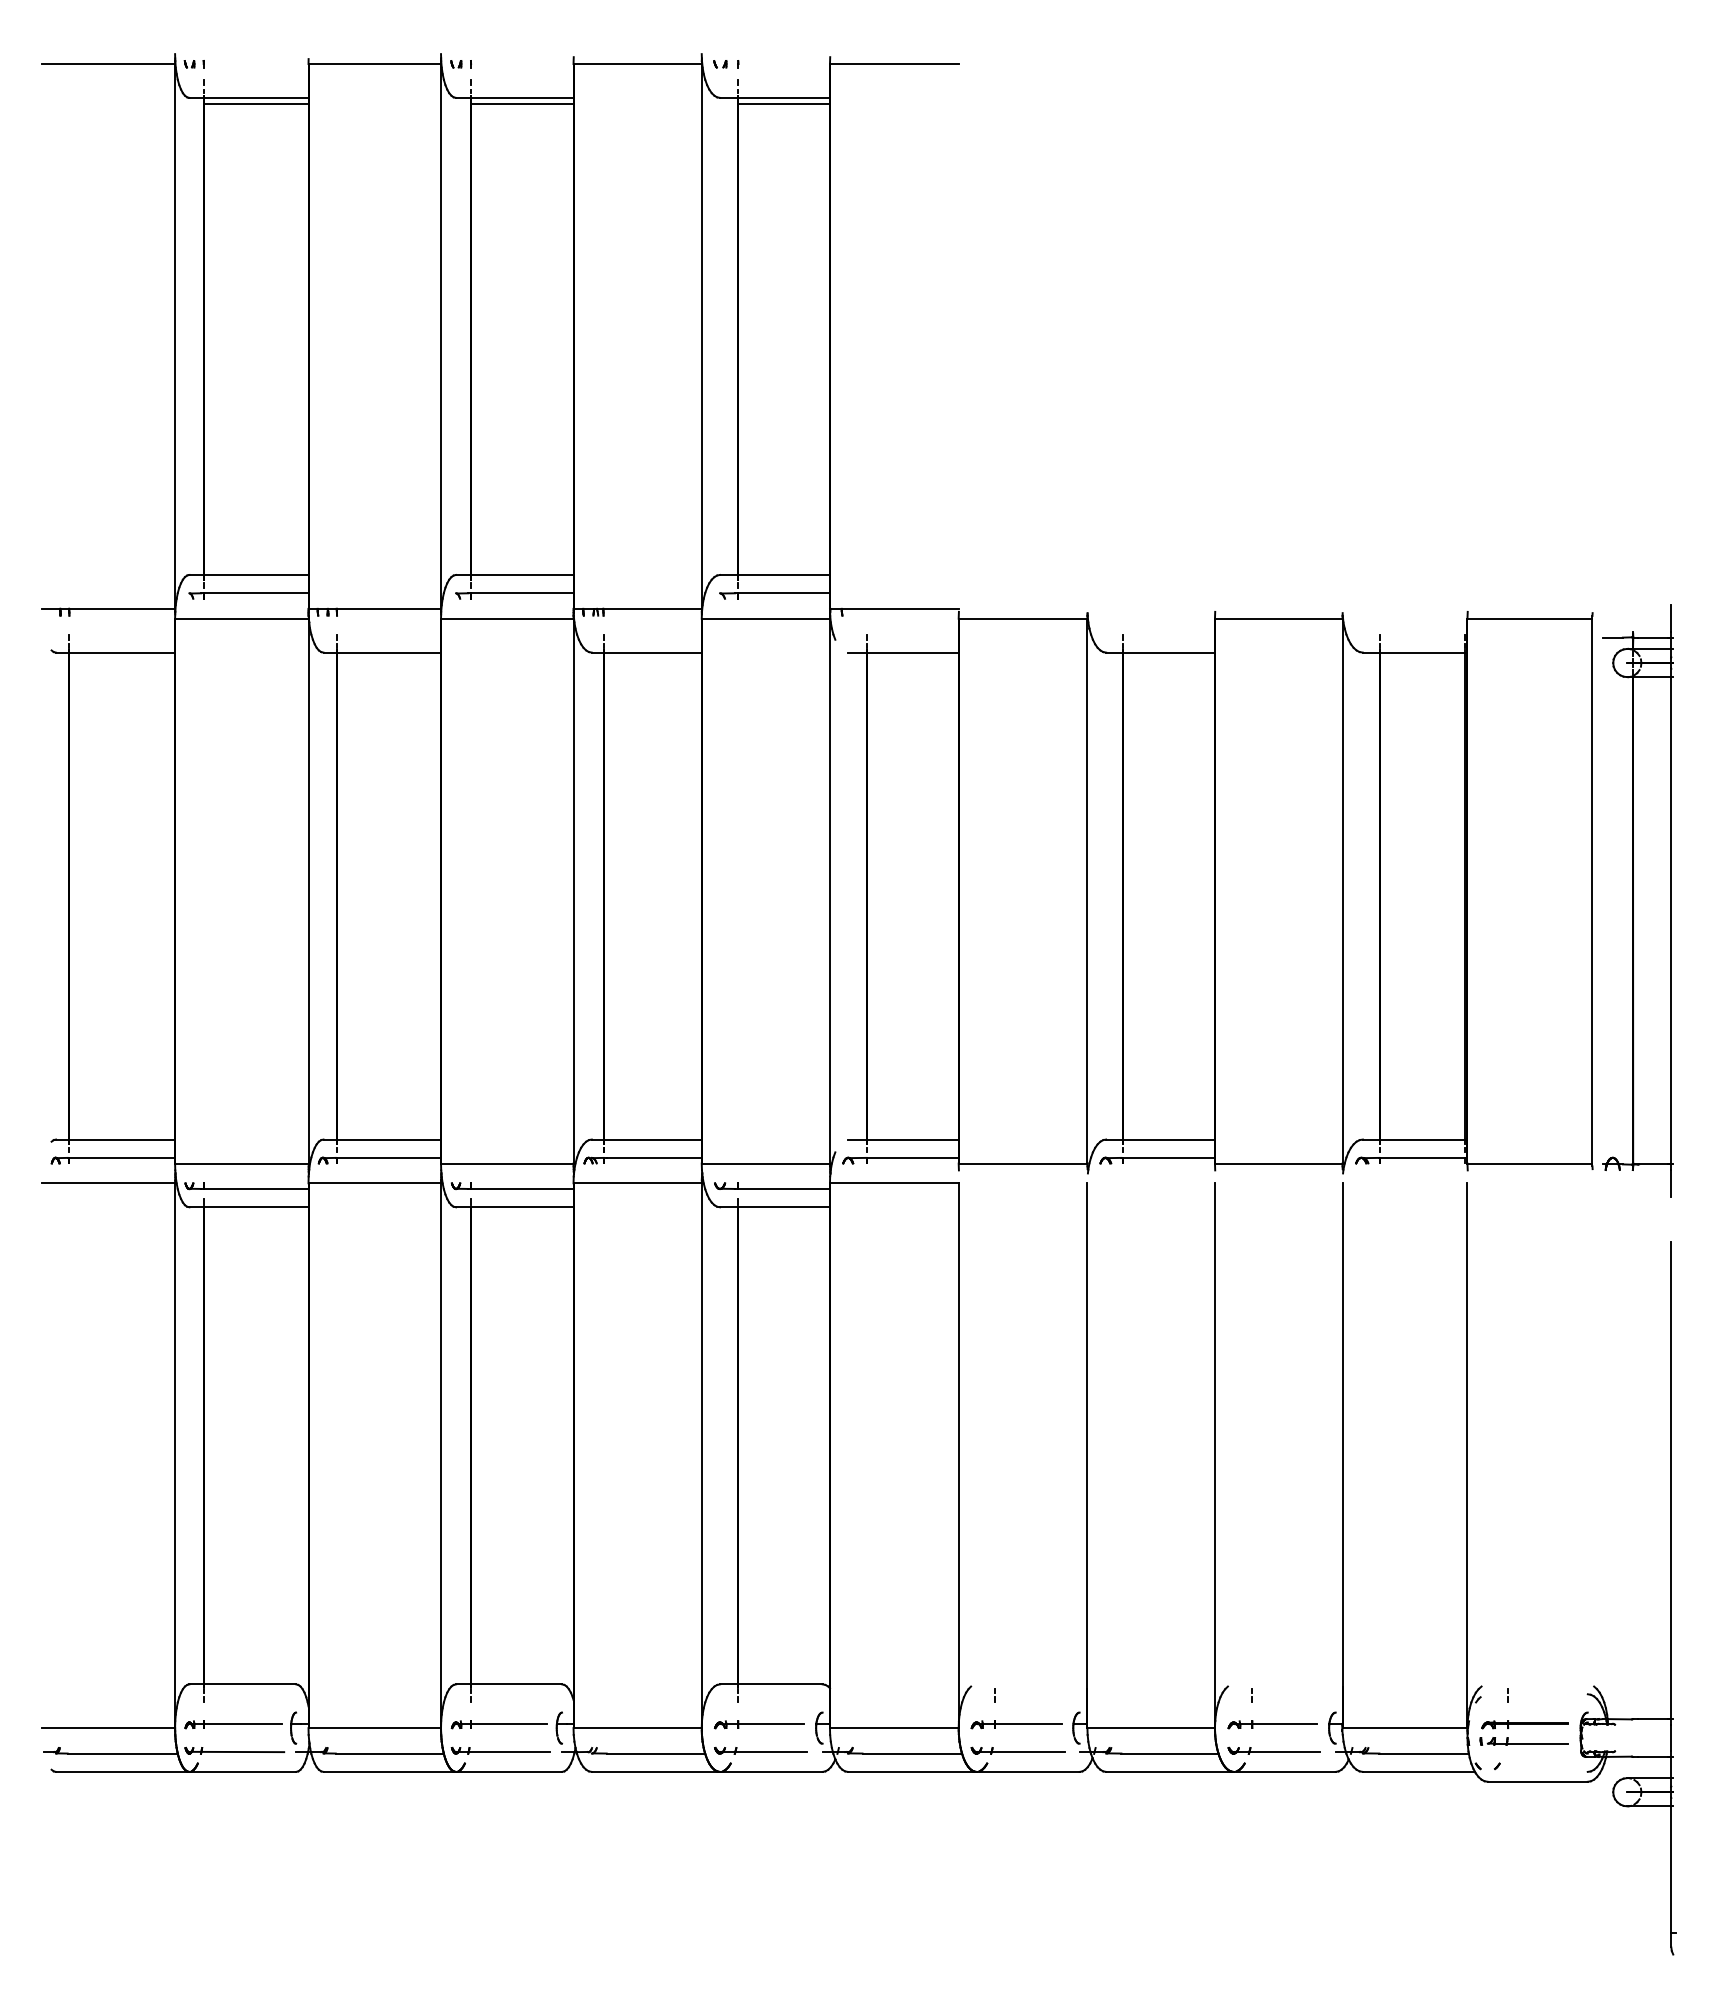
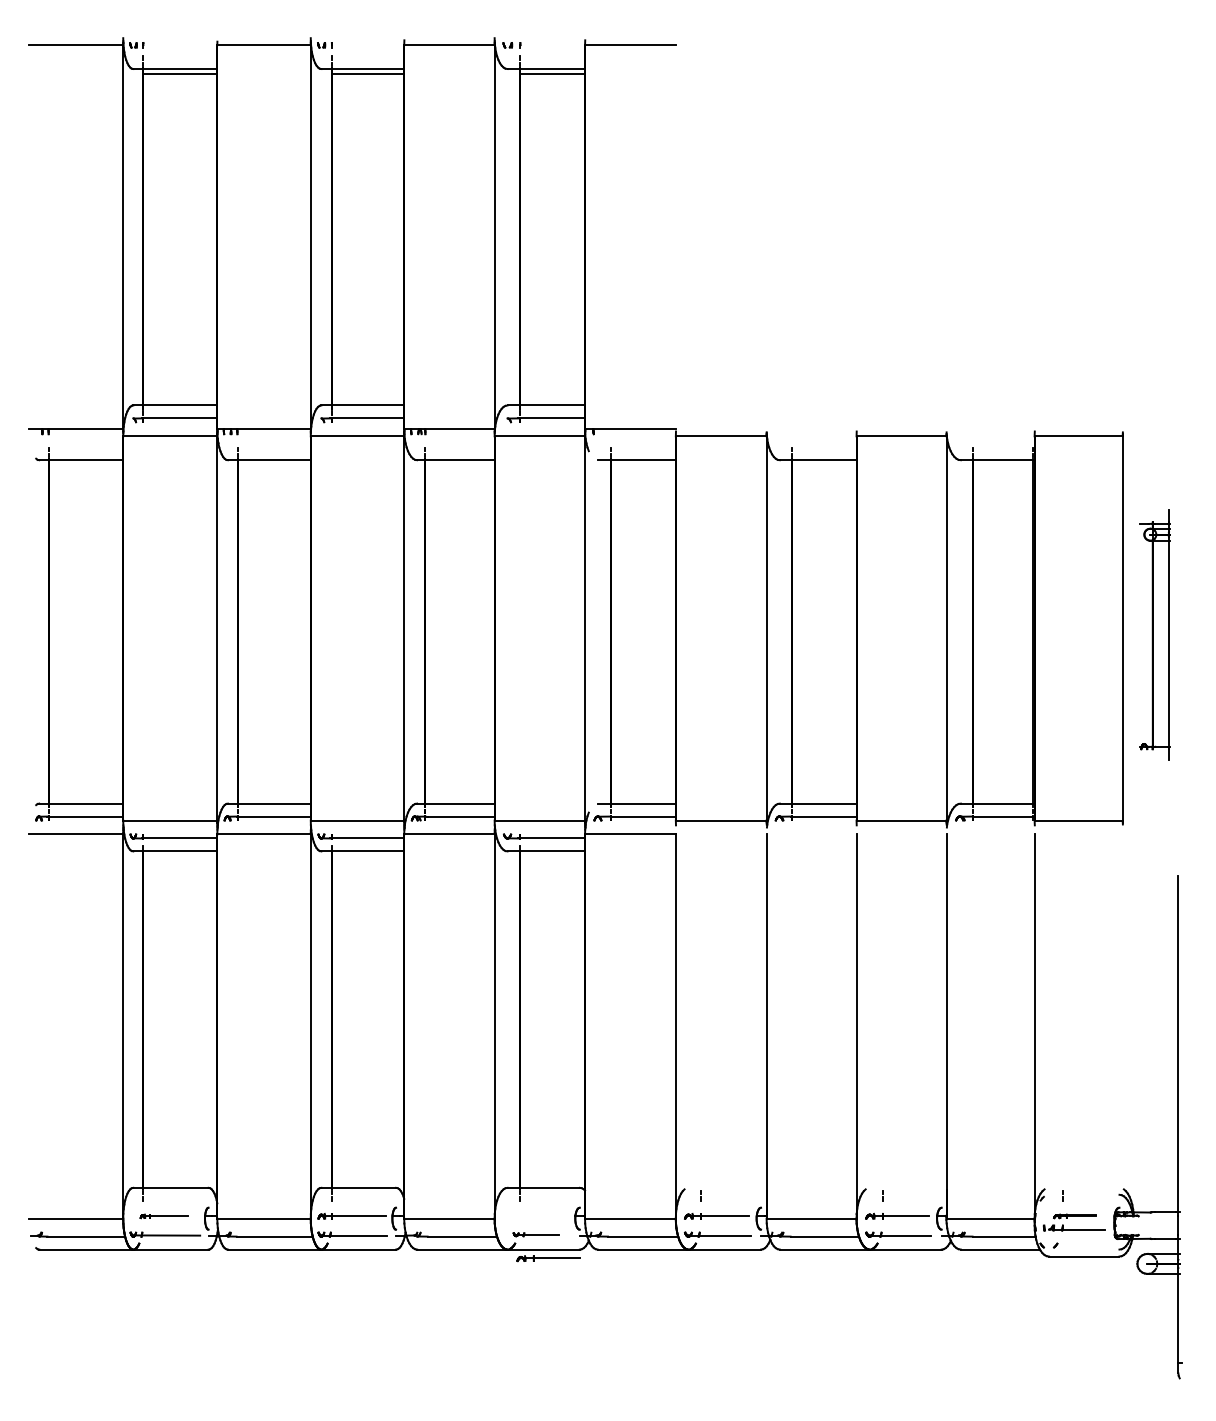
part: (1637, 900) -> (1154, 635), size x0.6
part: (233, 1724) -> (164, 1216), size x0.7
part: (759, 1724) -> (548, 1258), moved
part: (1524, 1724) -> (1074, 1216), size x0.7
part: (760, 1750) -> (536, 1234), size x0.7

